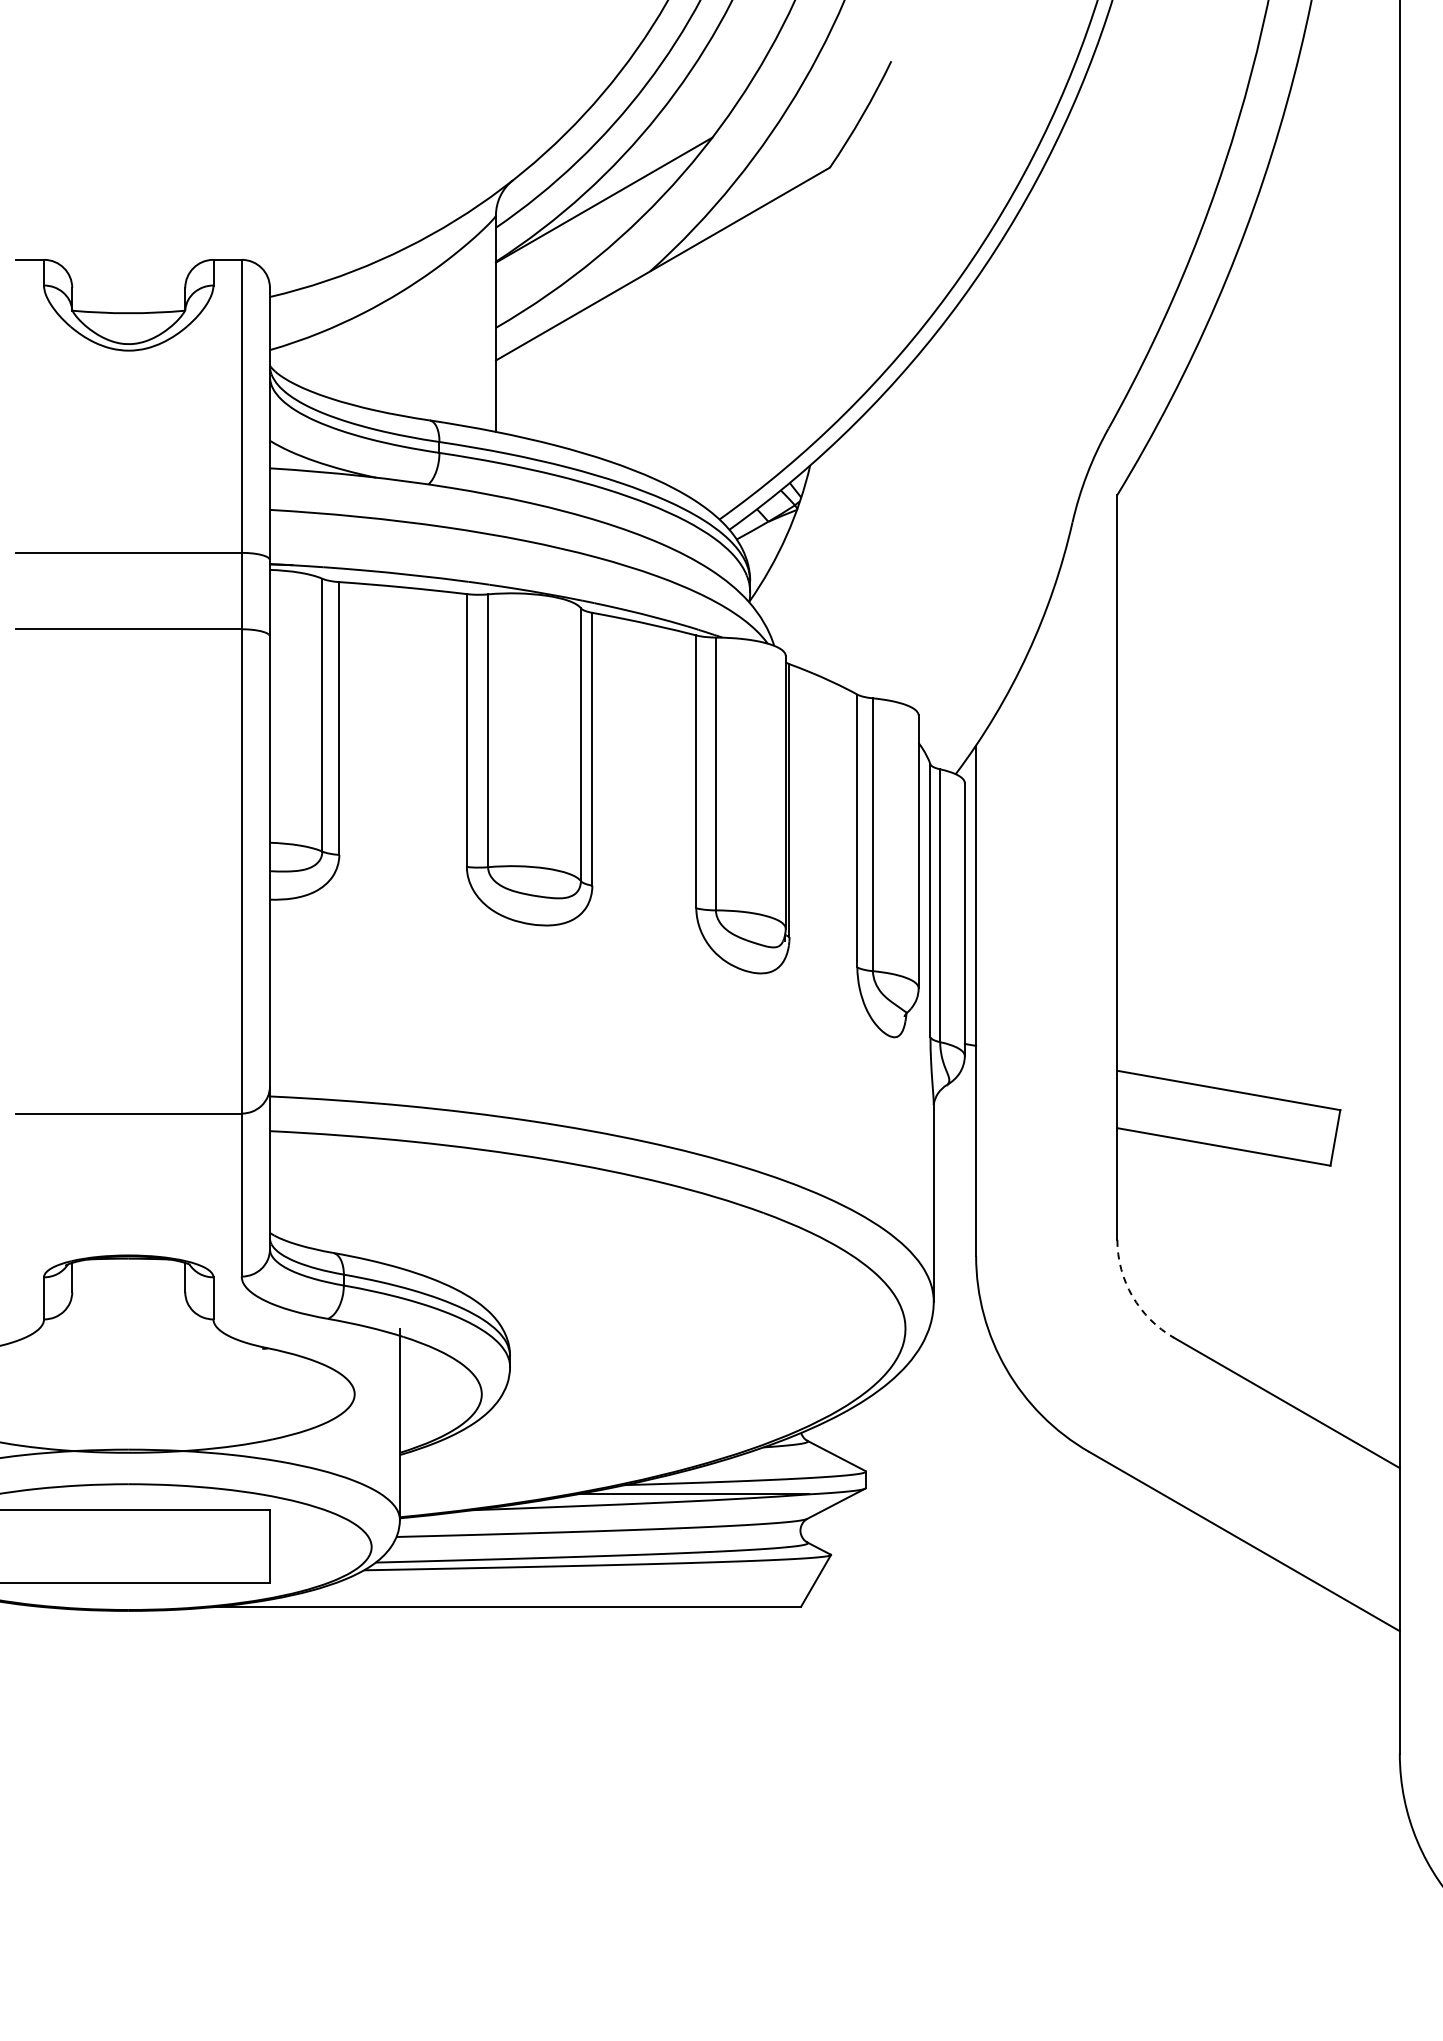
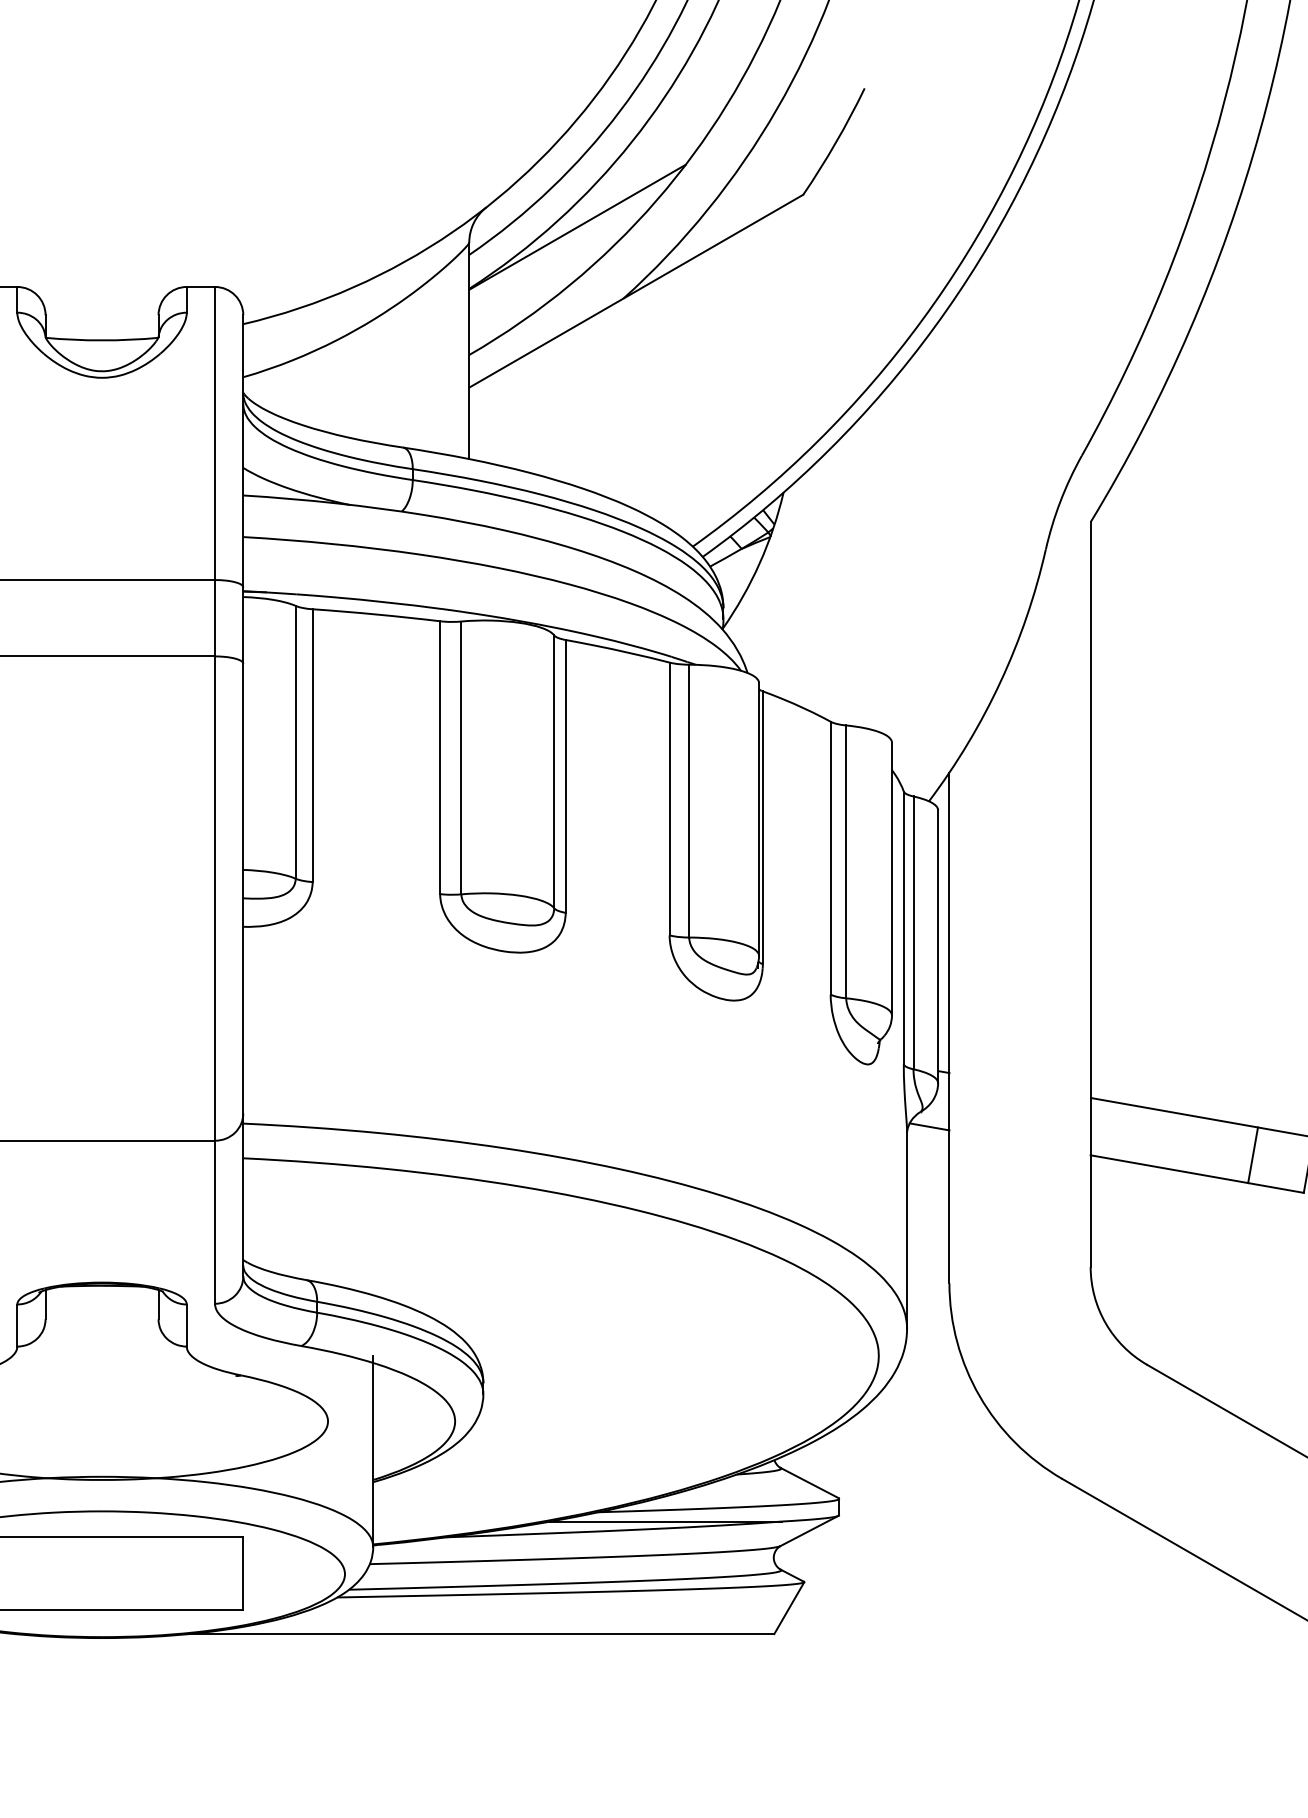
line: (956, 1099) -> (929, 1126), added
line: (1279, 1127) -> (1252, 1154), added
arc: (1132, 1296) -> (1105, 1323), dashed -> solid

